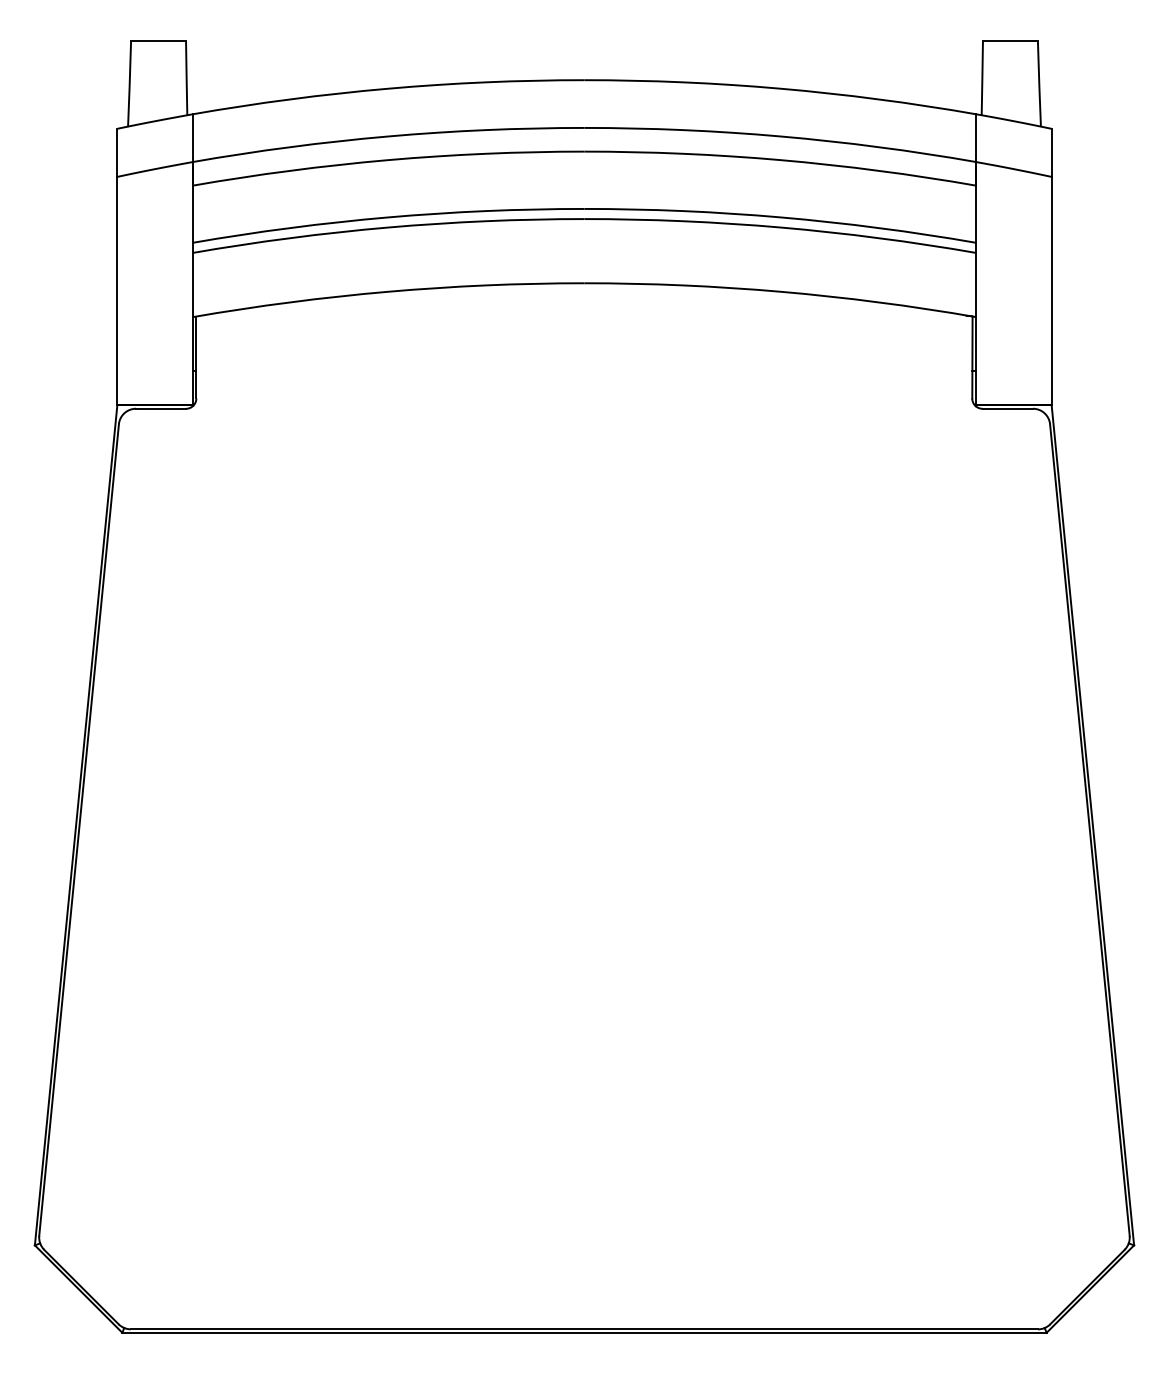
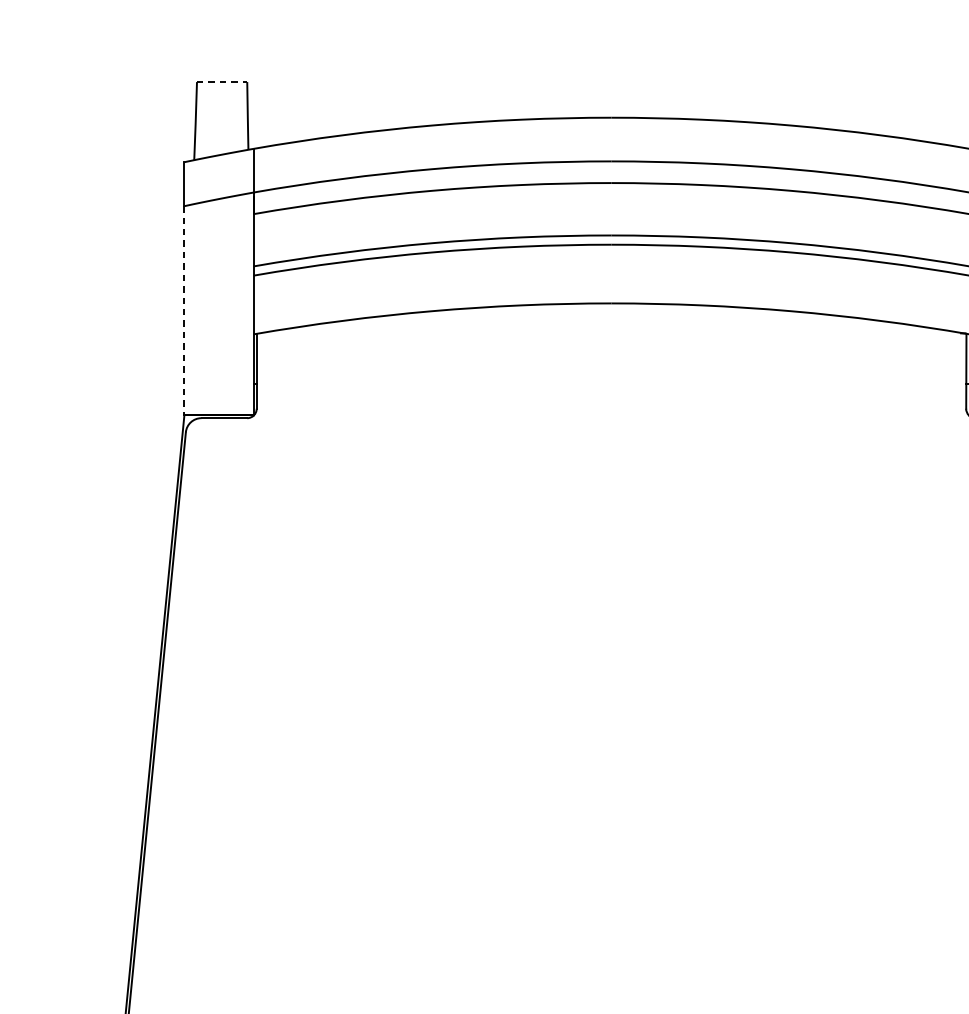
line: (159, 41) -> (222, 82), solid -> dashed
line: (117, 291) -> (184, 310), solid -> dashed

